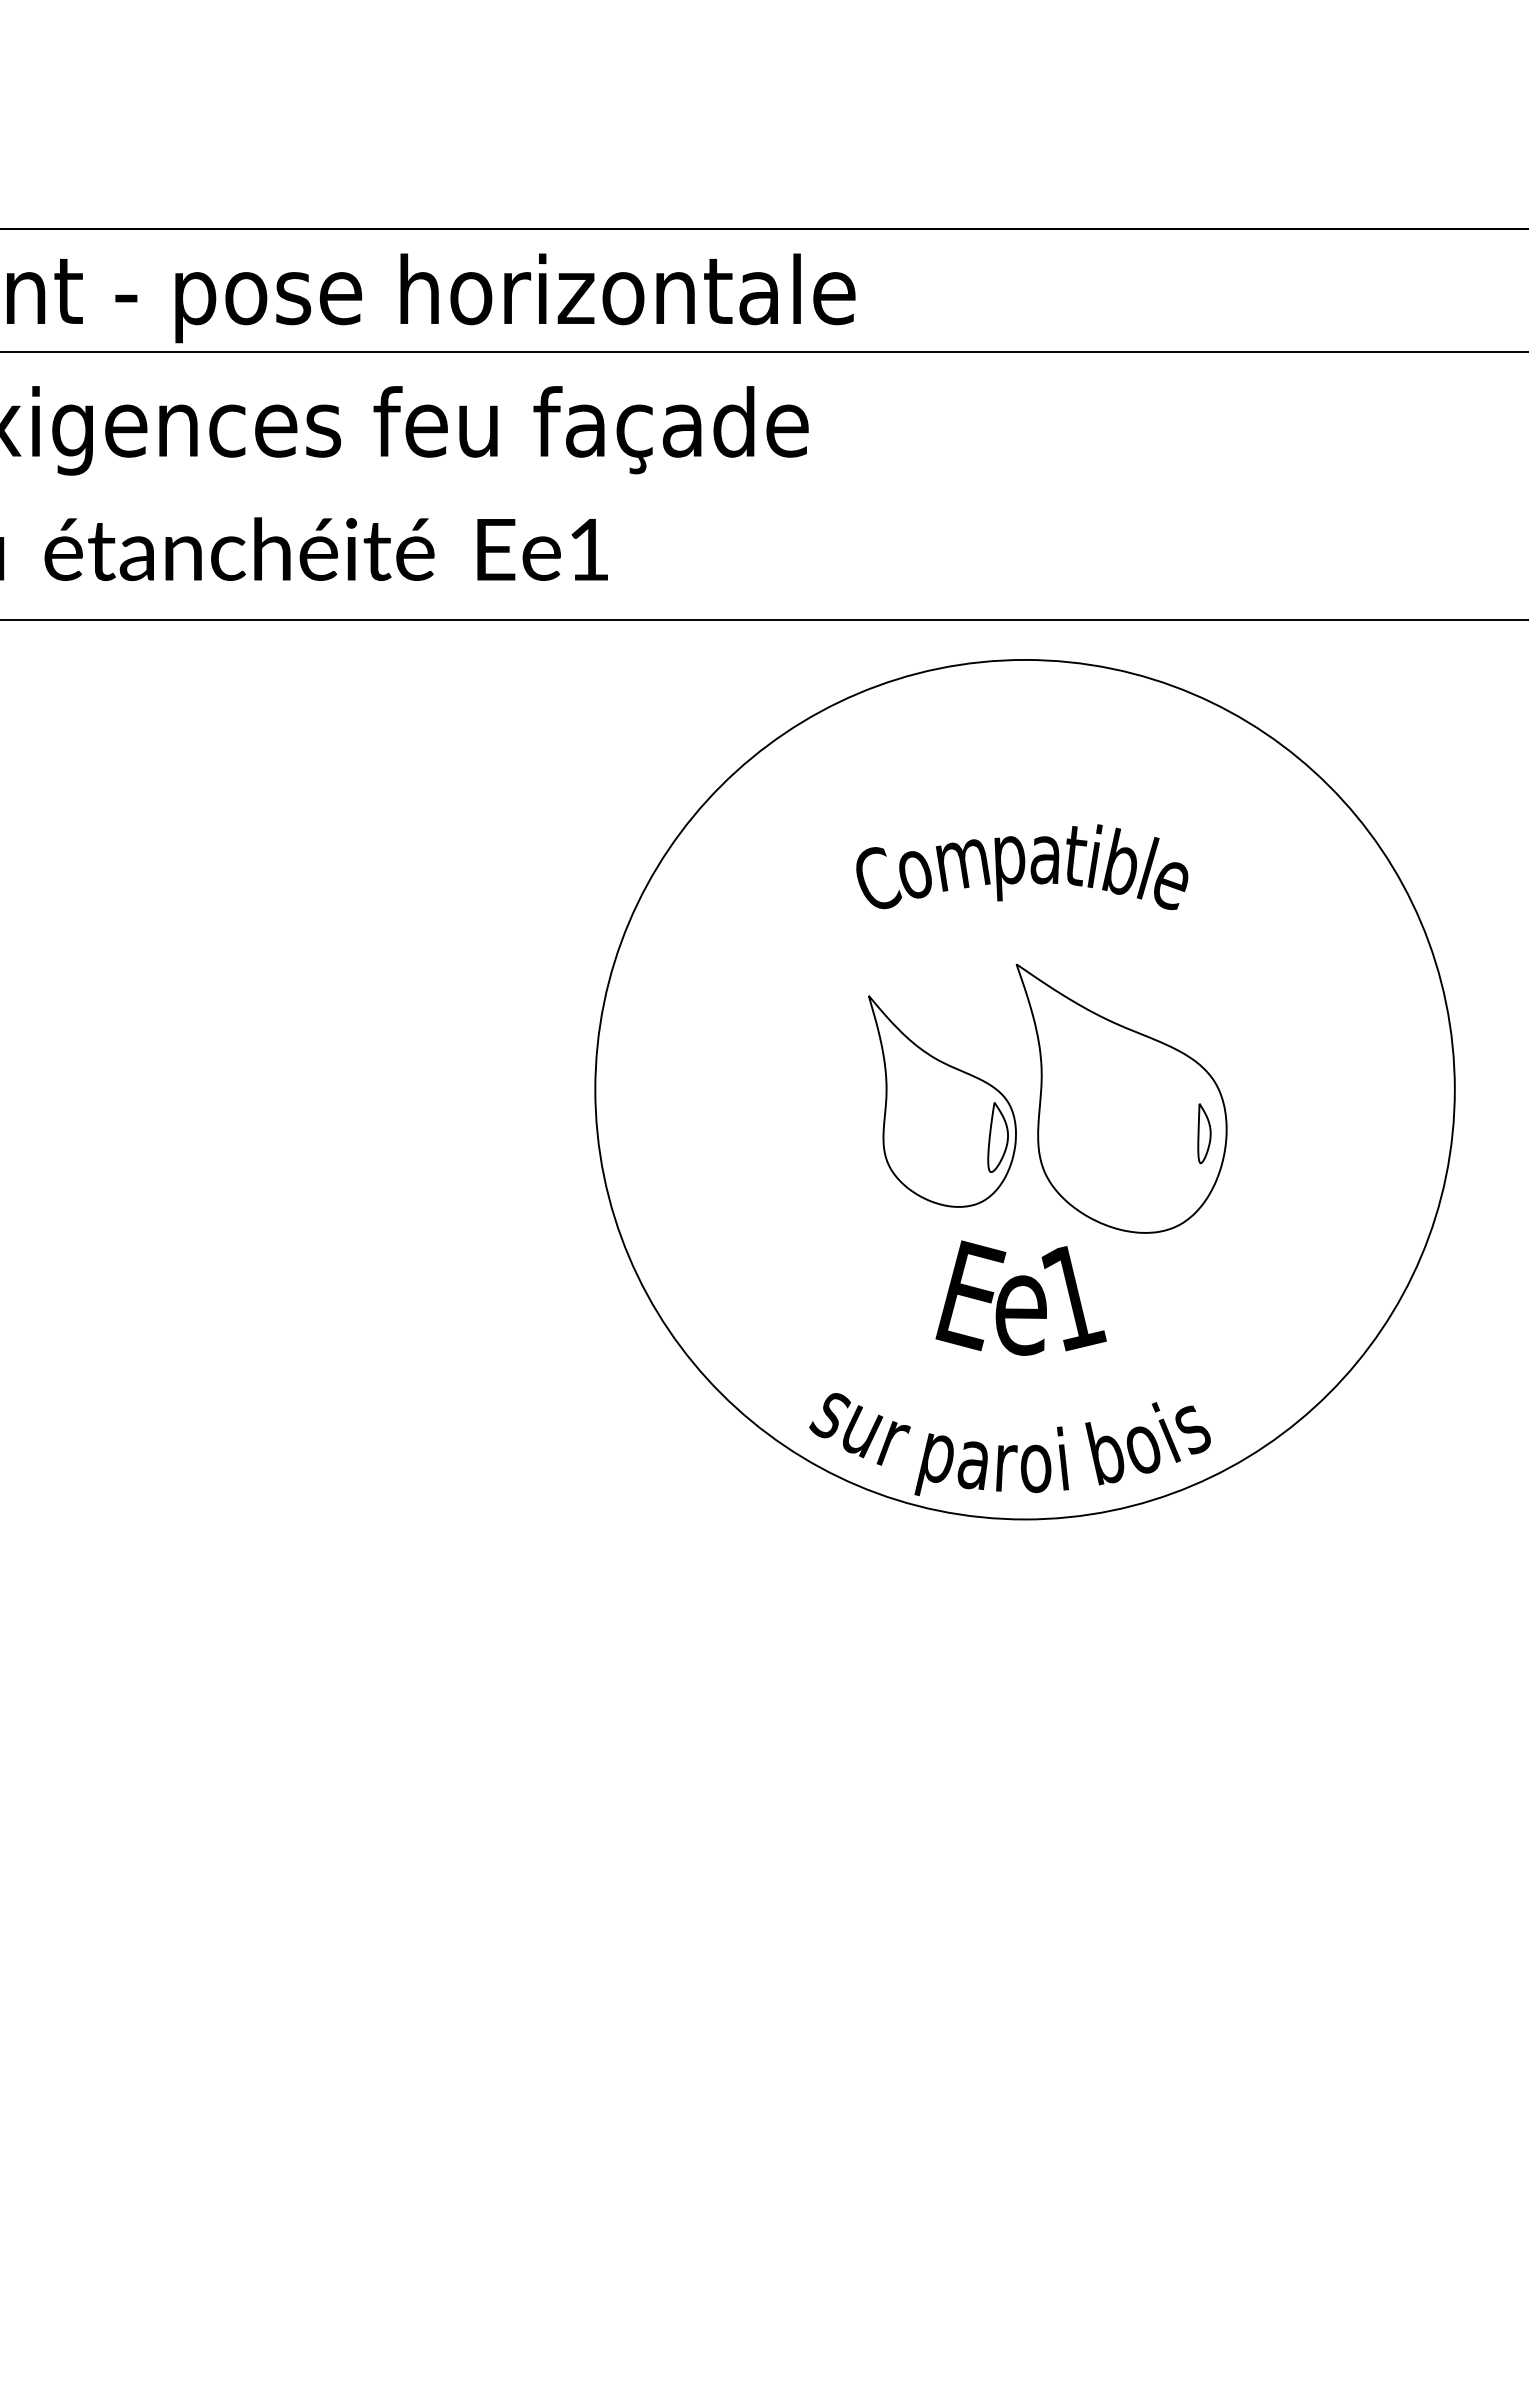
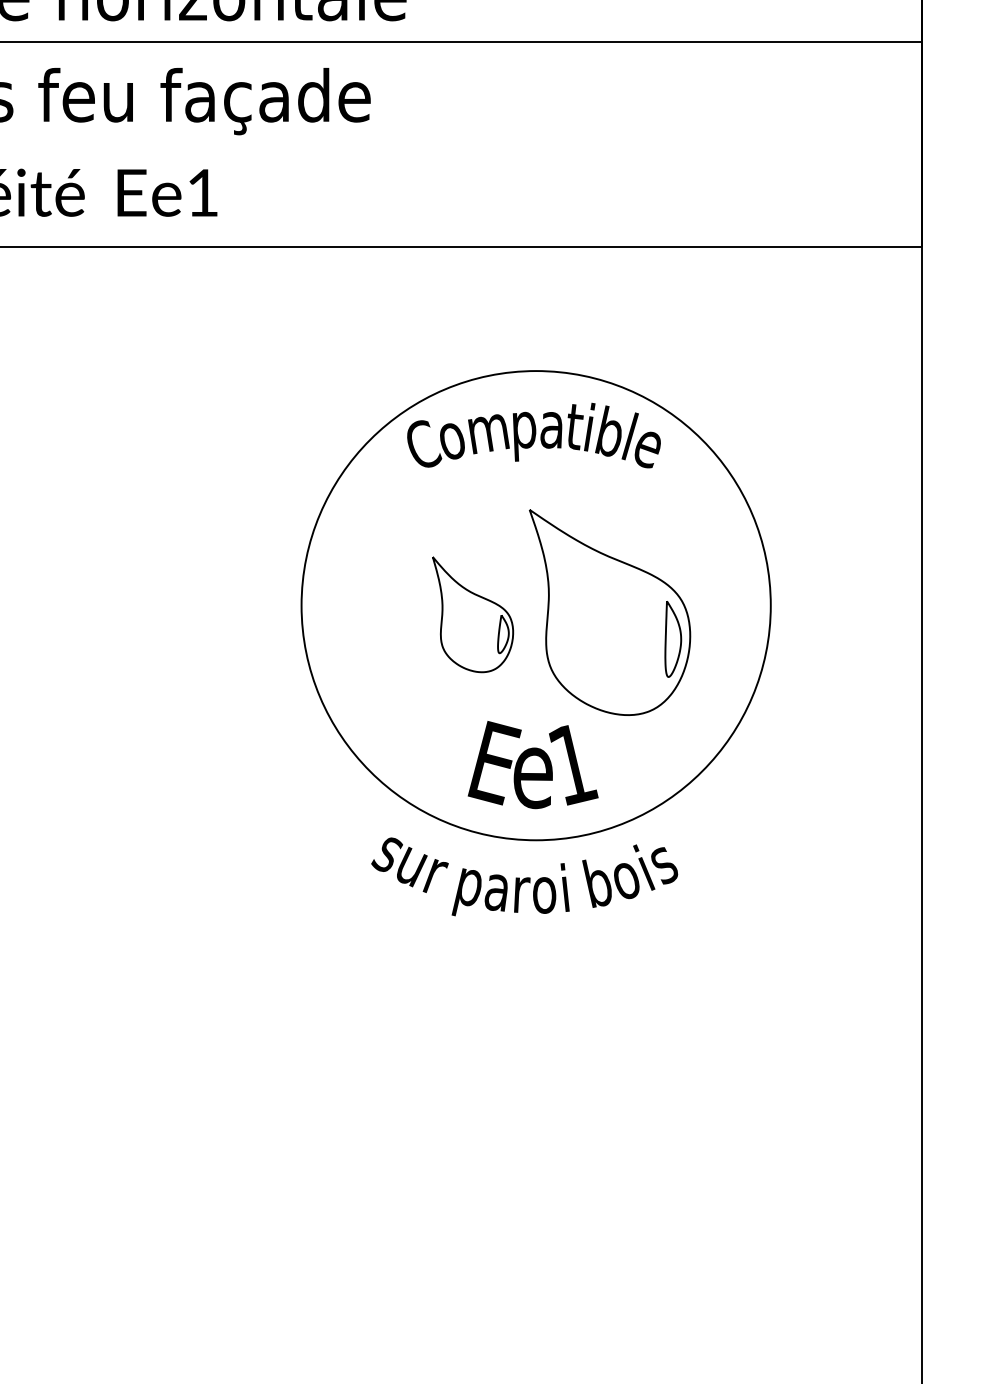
circle: (1025, 1089) -> (536, 605), size x0.71
part: (942, 1101) -> (473, 614), size x0.71
part: (1204, 1133) -> (673, 639), size x1.67

